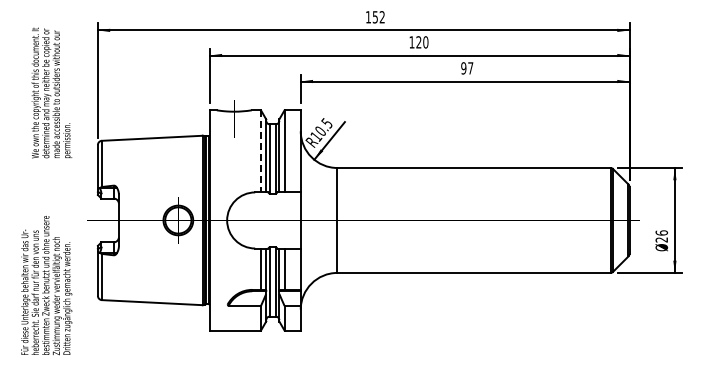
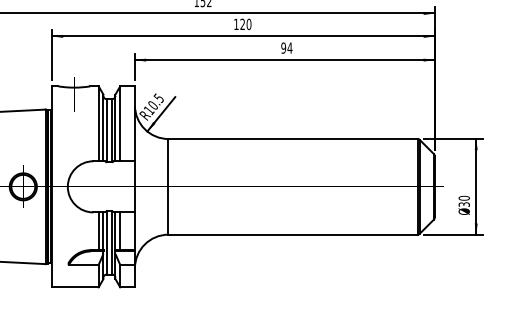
text: (470, 68) -> (289, 48), 97 -> 94
line: (260, 151) -> (98, 123), dashed -> solid
text: (661, 236) -> (463, 201), 26 -> 30

